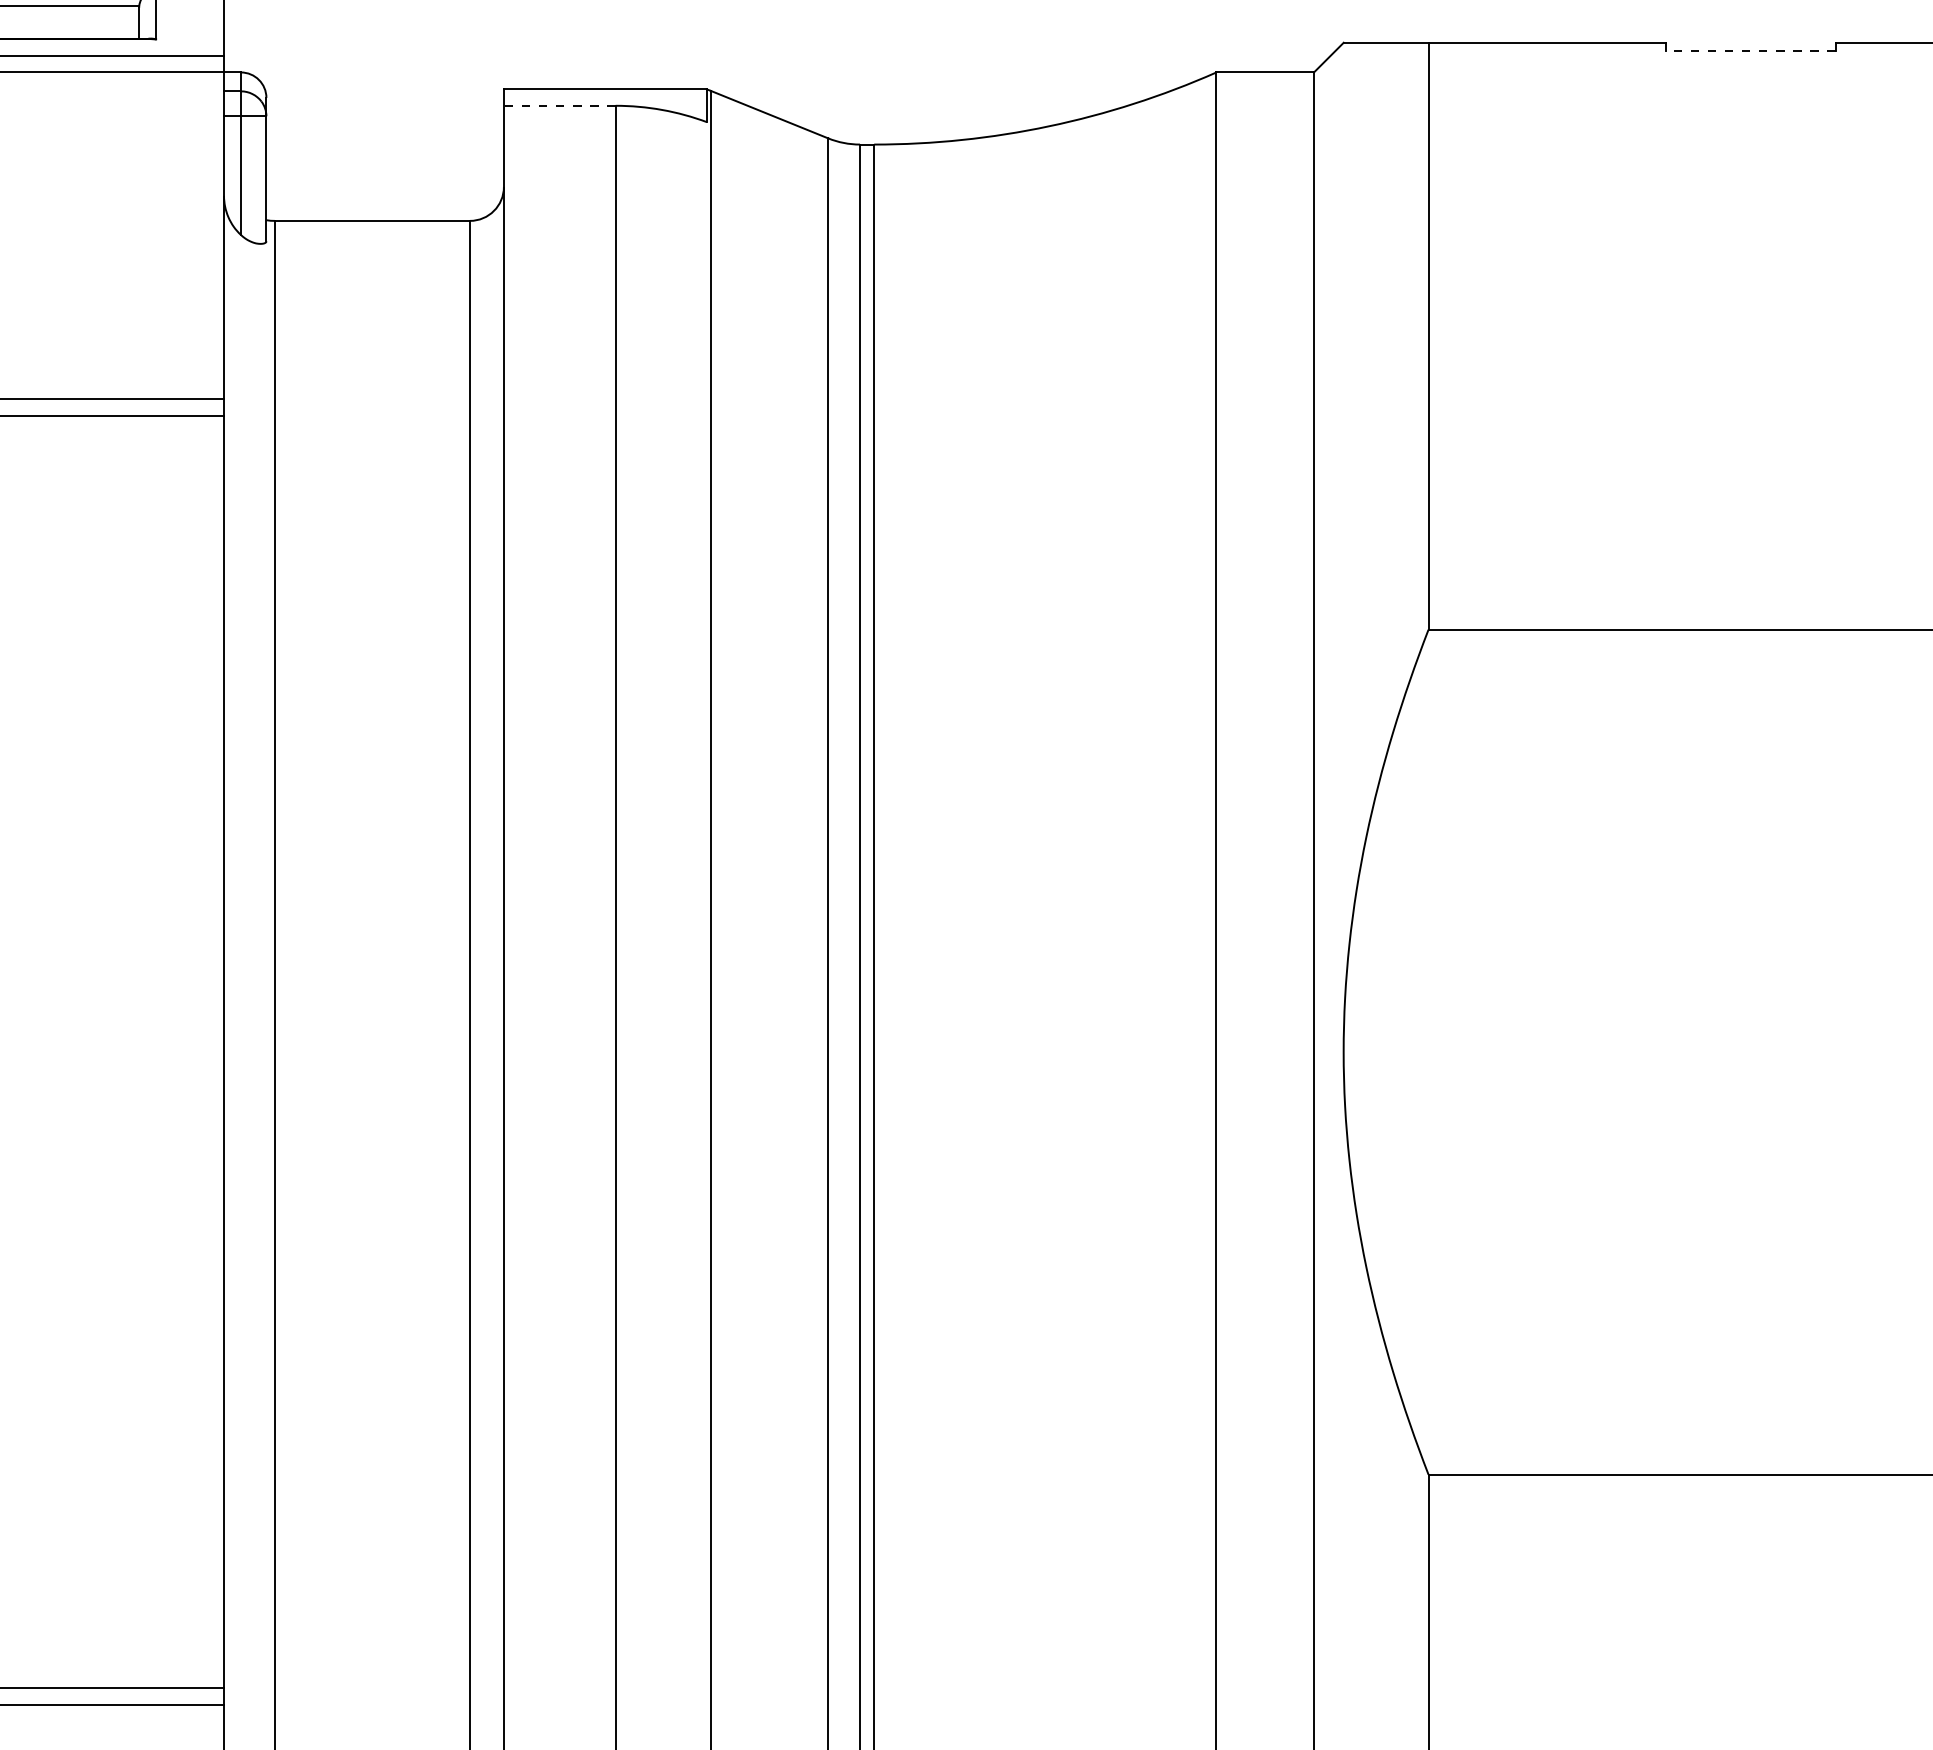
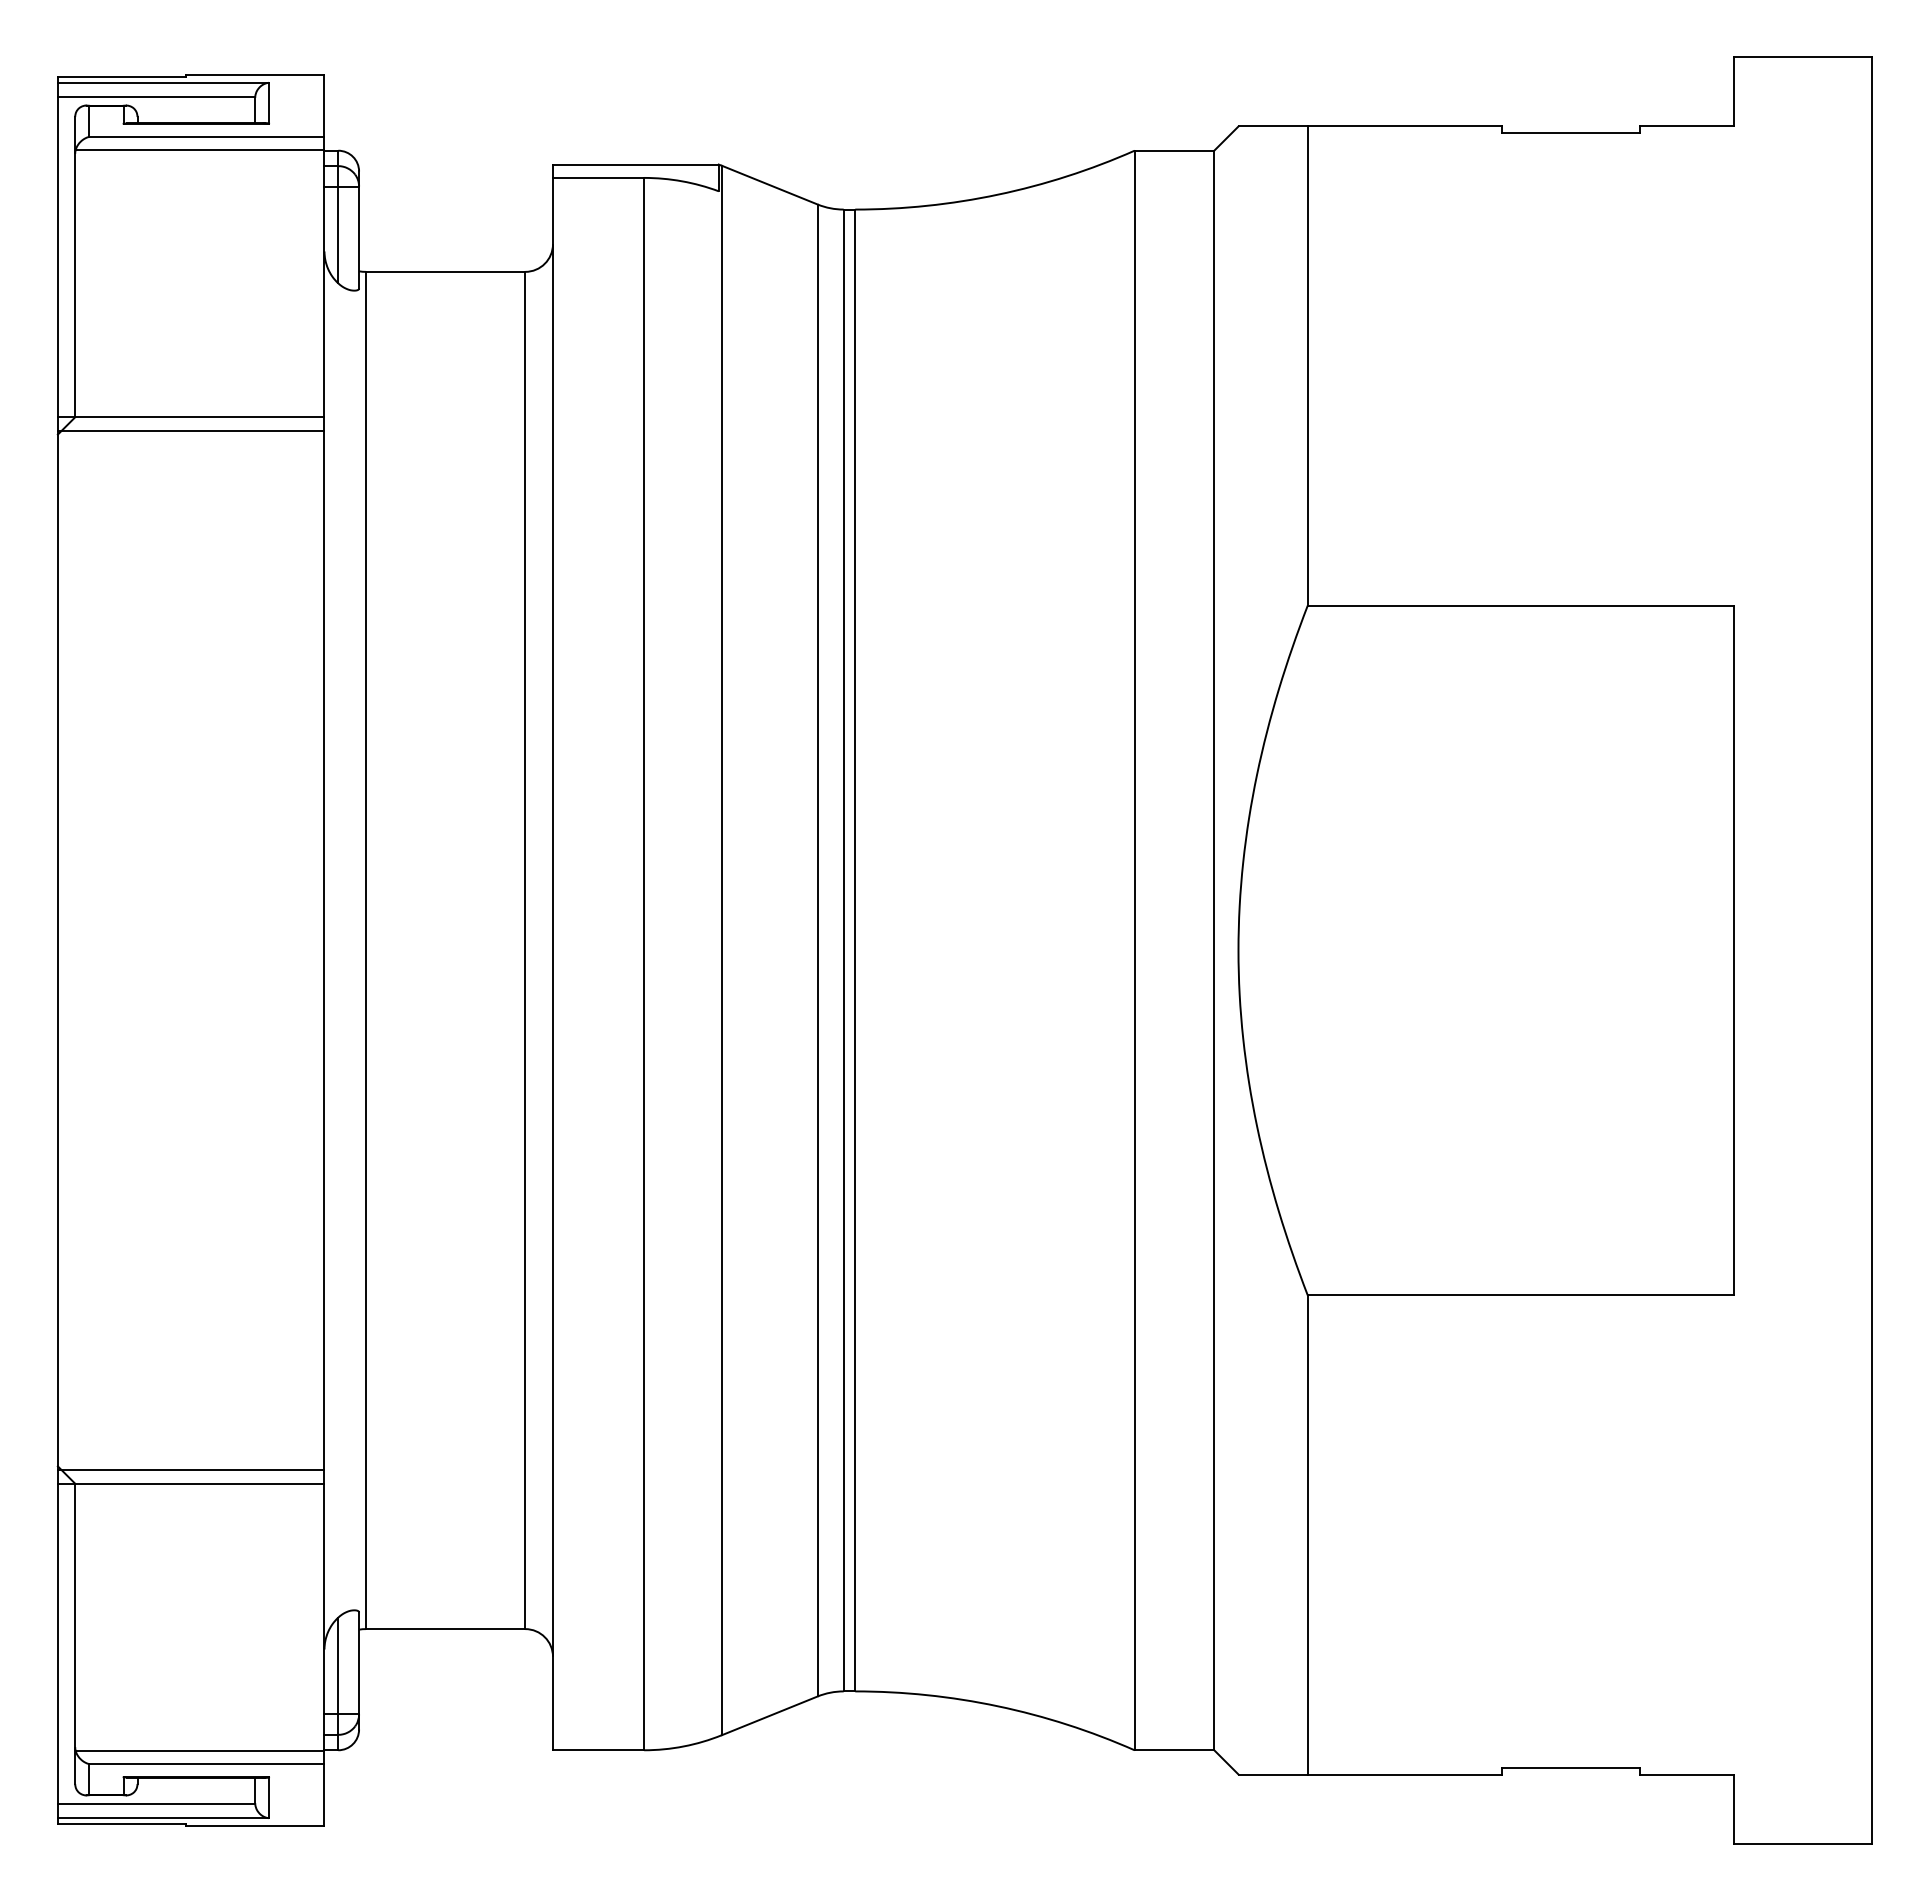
line: (1750, 51) -> (1570, 133), dashed -> solid
line: (559, 106) -> (598, 178), dashed -> solid

